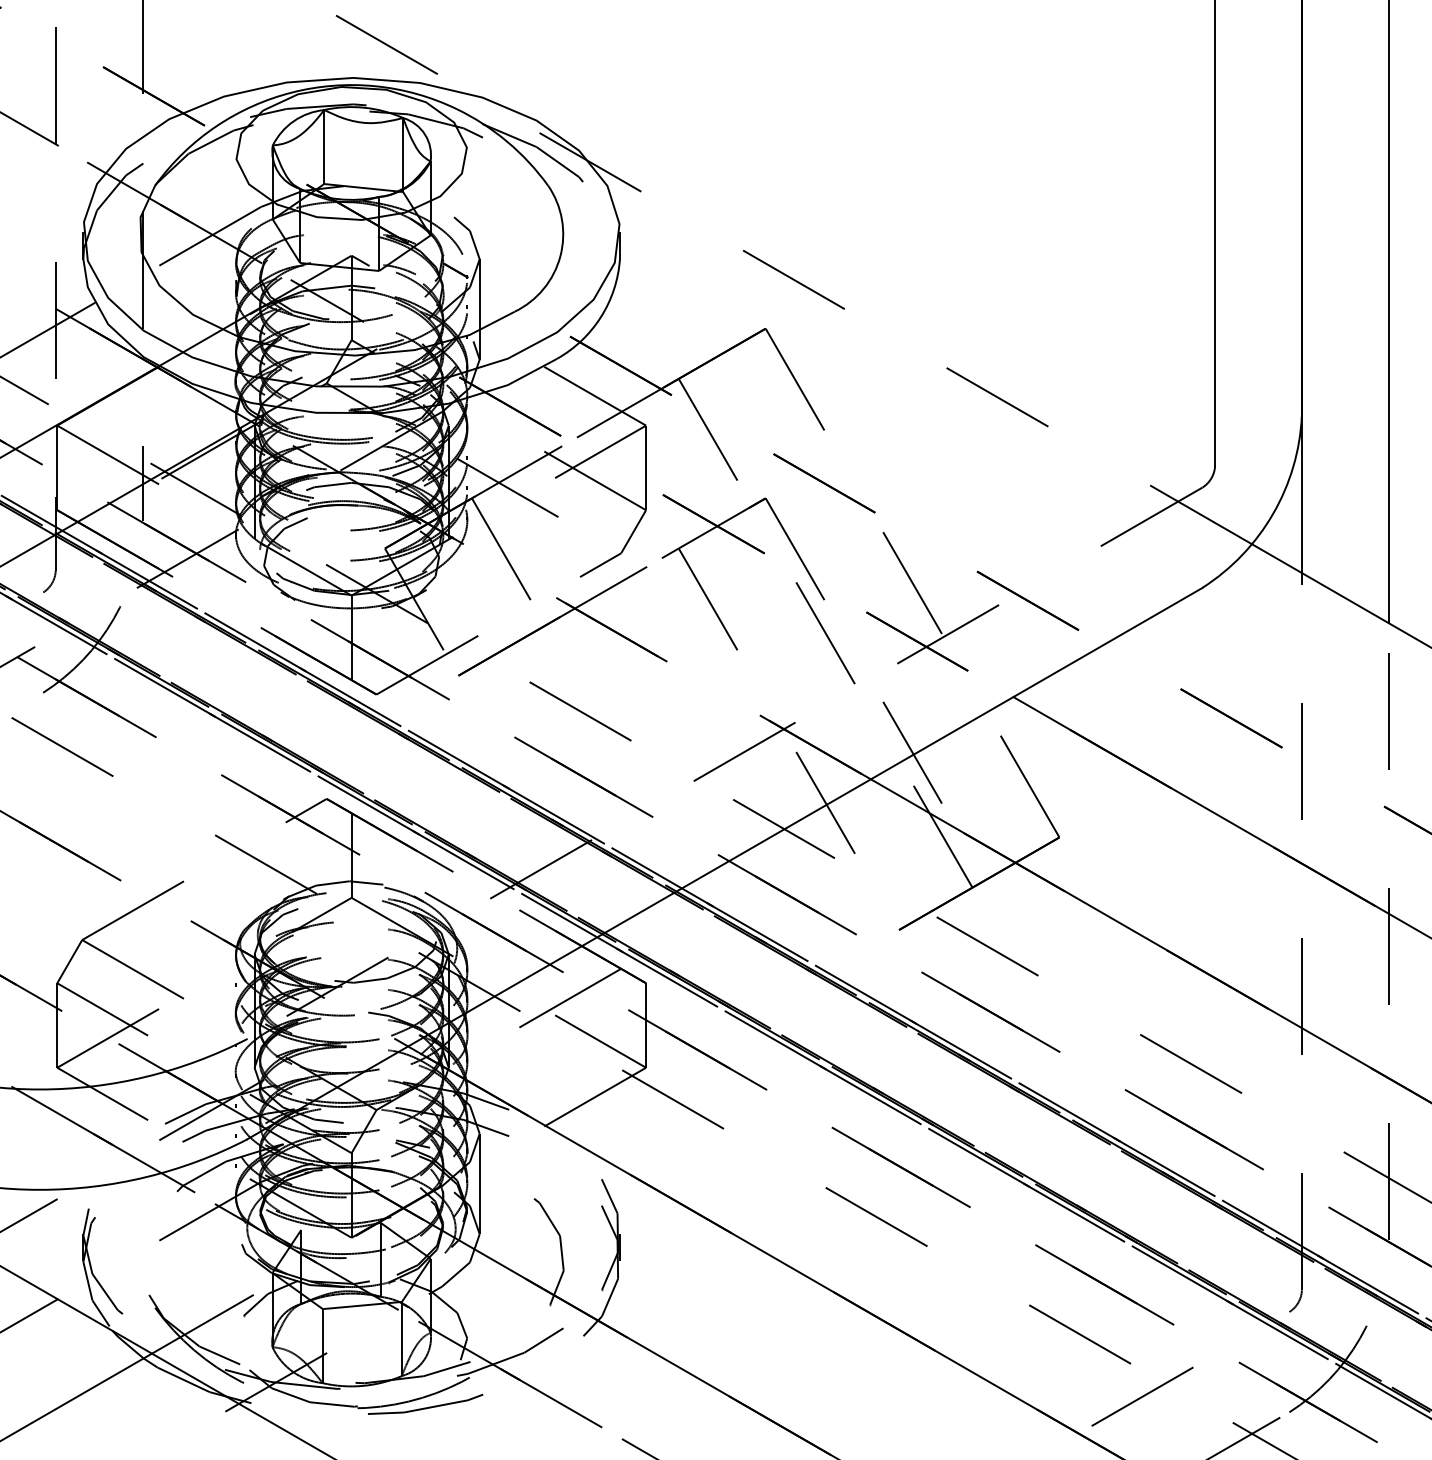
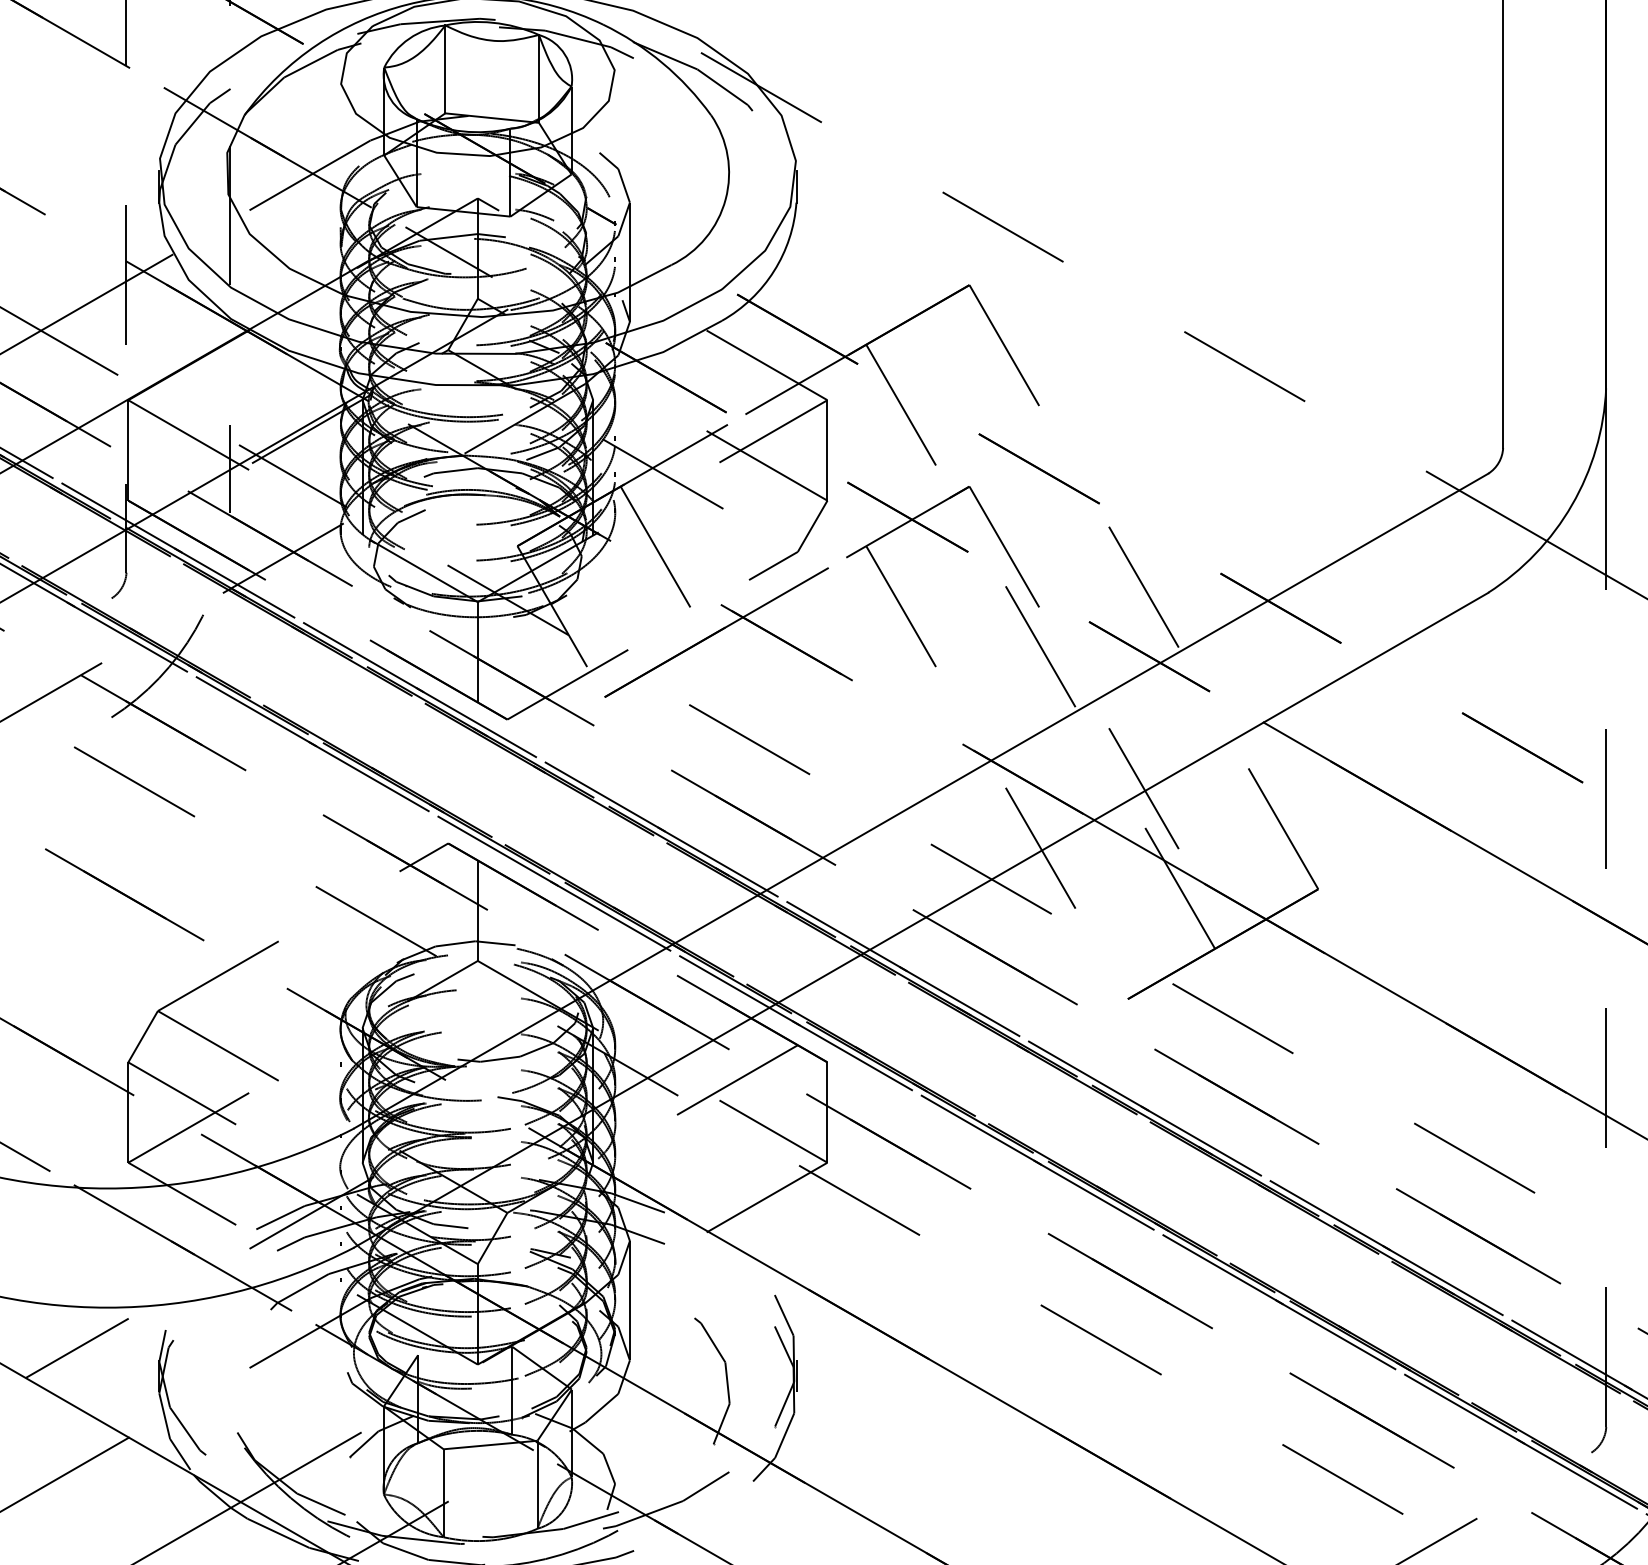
line: (724, 763) -> (920, 801), dashed -> solid

